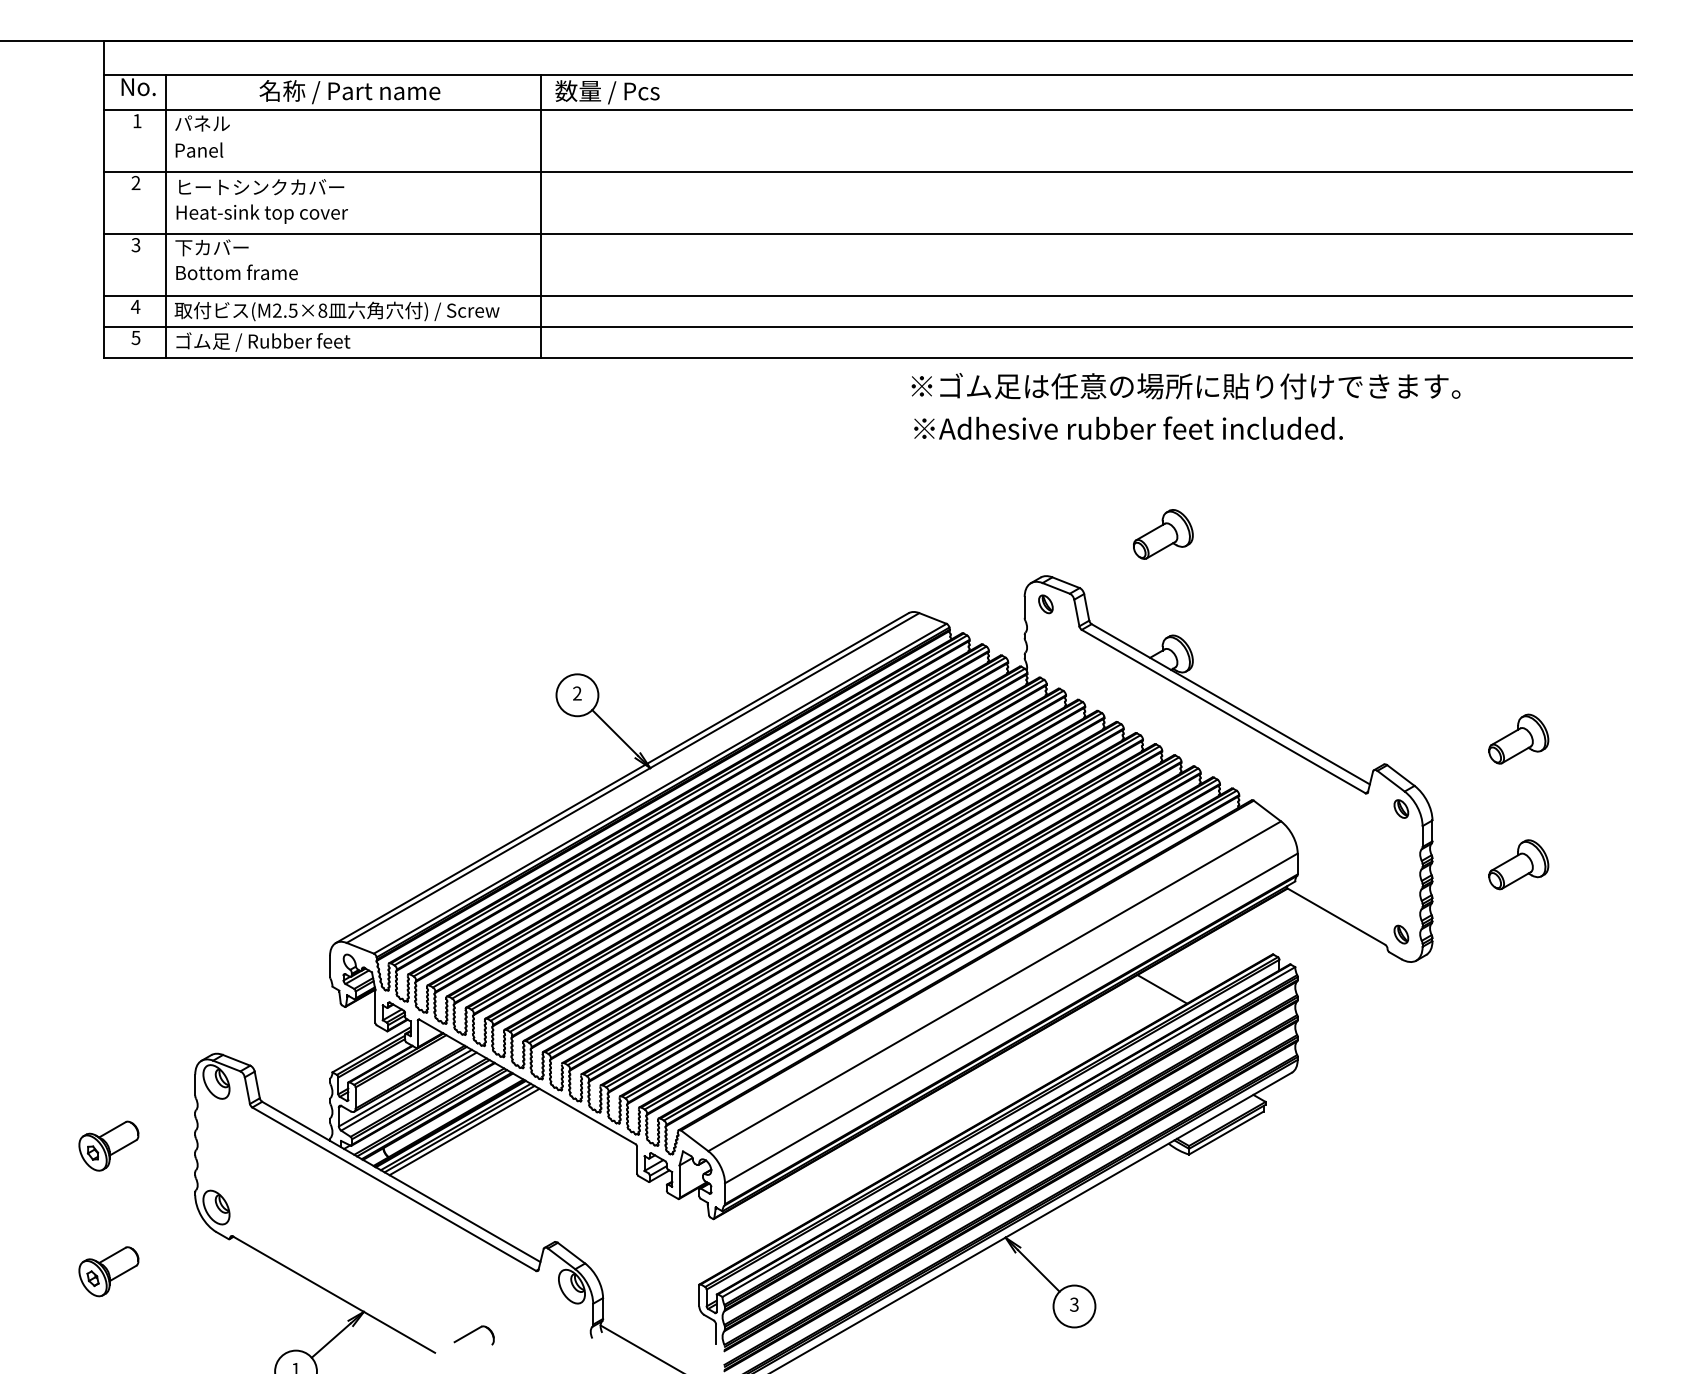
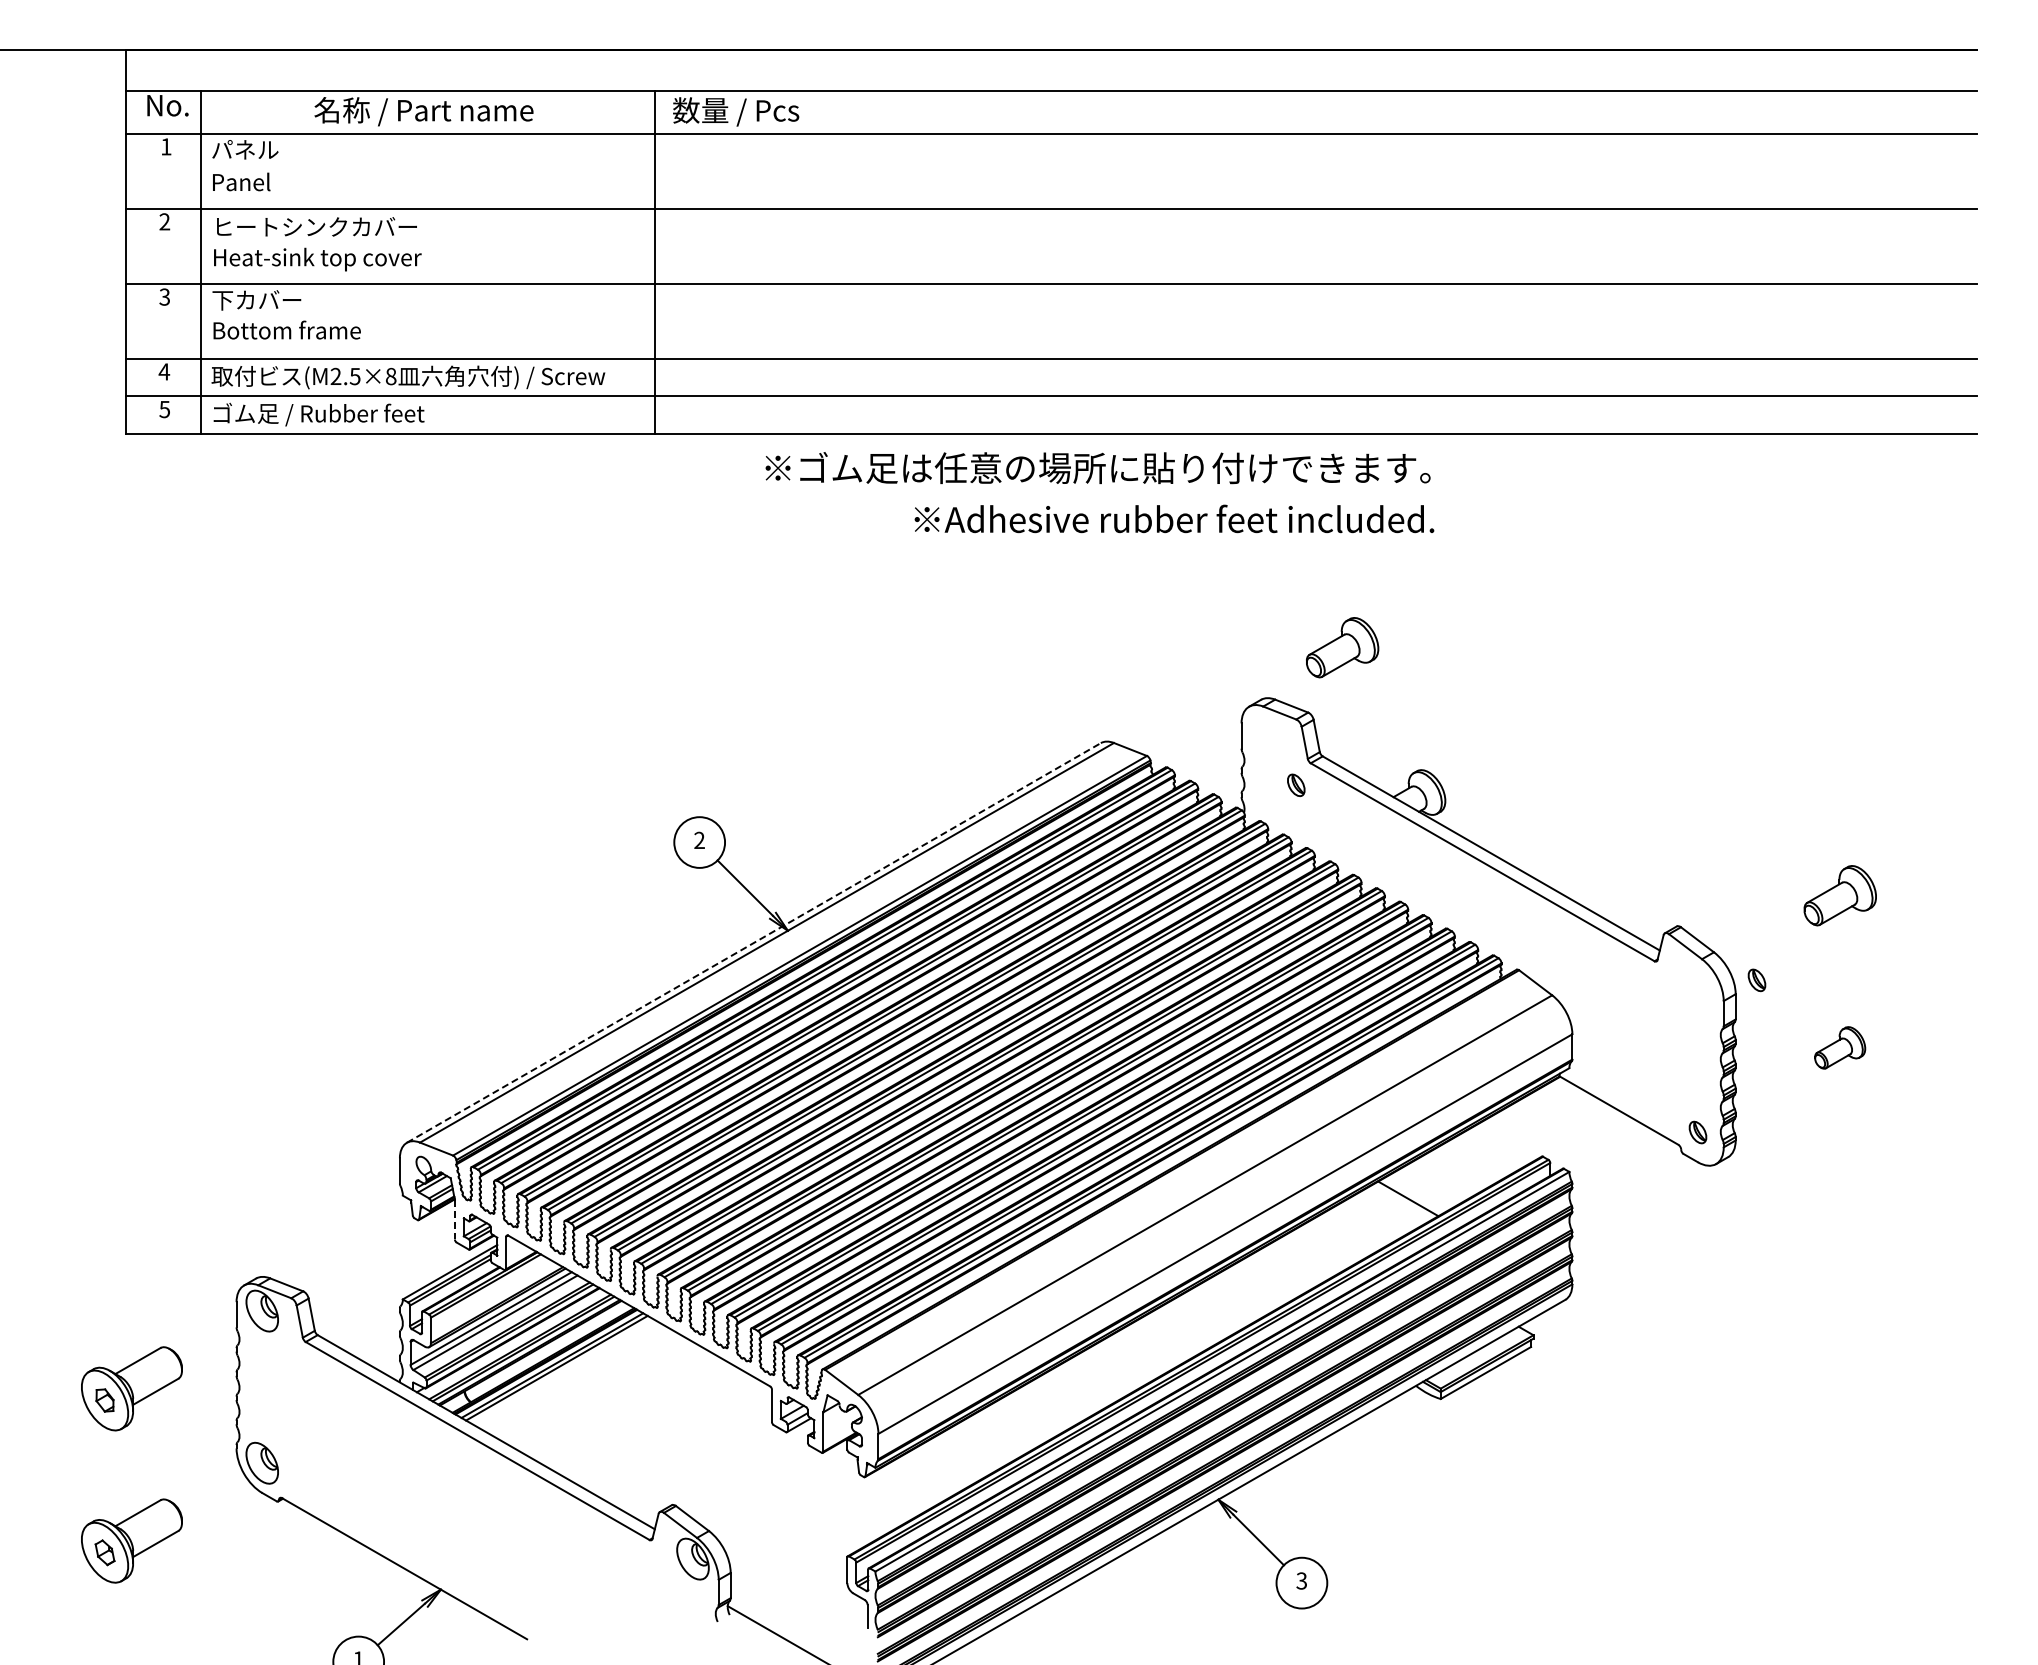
text: (1185, 386) -> (1097, 468), moved
text: (1128, 427) -> (1174, 518), moved
part: (1163, 534) -> (1342, 647), moved
part: (1046, 603) -> (1296, 784), moved
line: (622, 777) -> (754, 942), solid -> dashed
part: (1400, 809) -> (1756, 980), moved
part: (1518, 864) -> (1839, 1047), size x0.7
line: (375, 1006) -> (454, 1219), solid -> dashed
line: (464, 1131) -> (562, 1371), removed
part: (108, 1145) -> (131, 1388), size x1.4
part: (108, 1271) -> (131, 1540), size x1.4
part: (474, 1335) -> (574, 1618), removed

